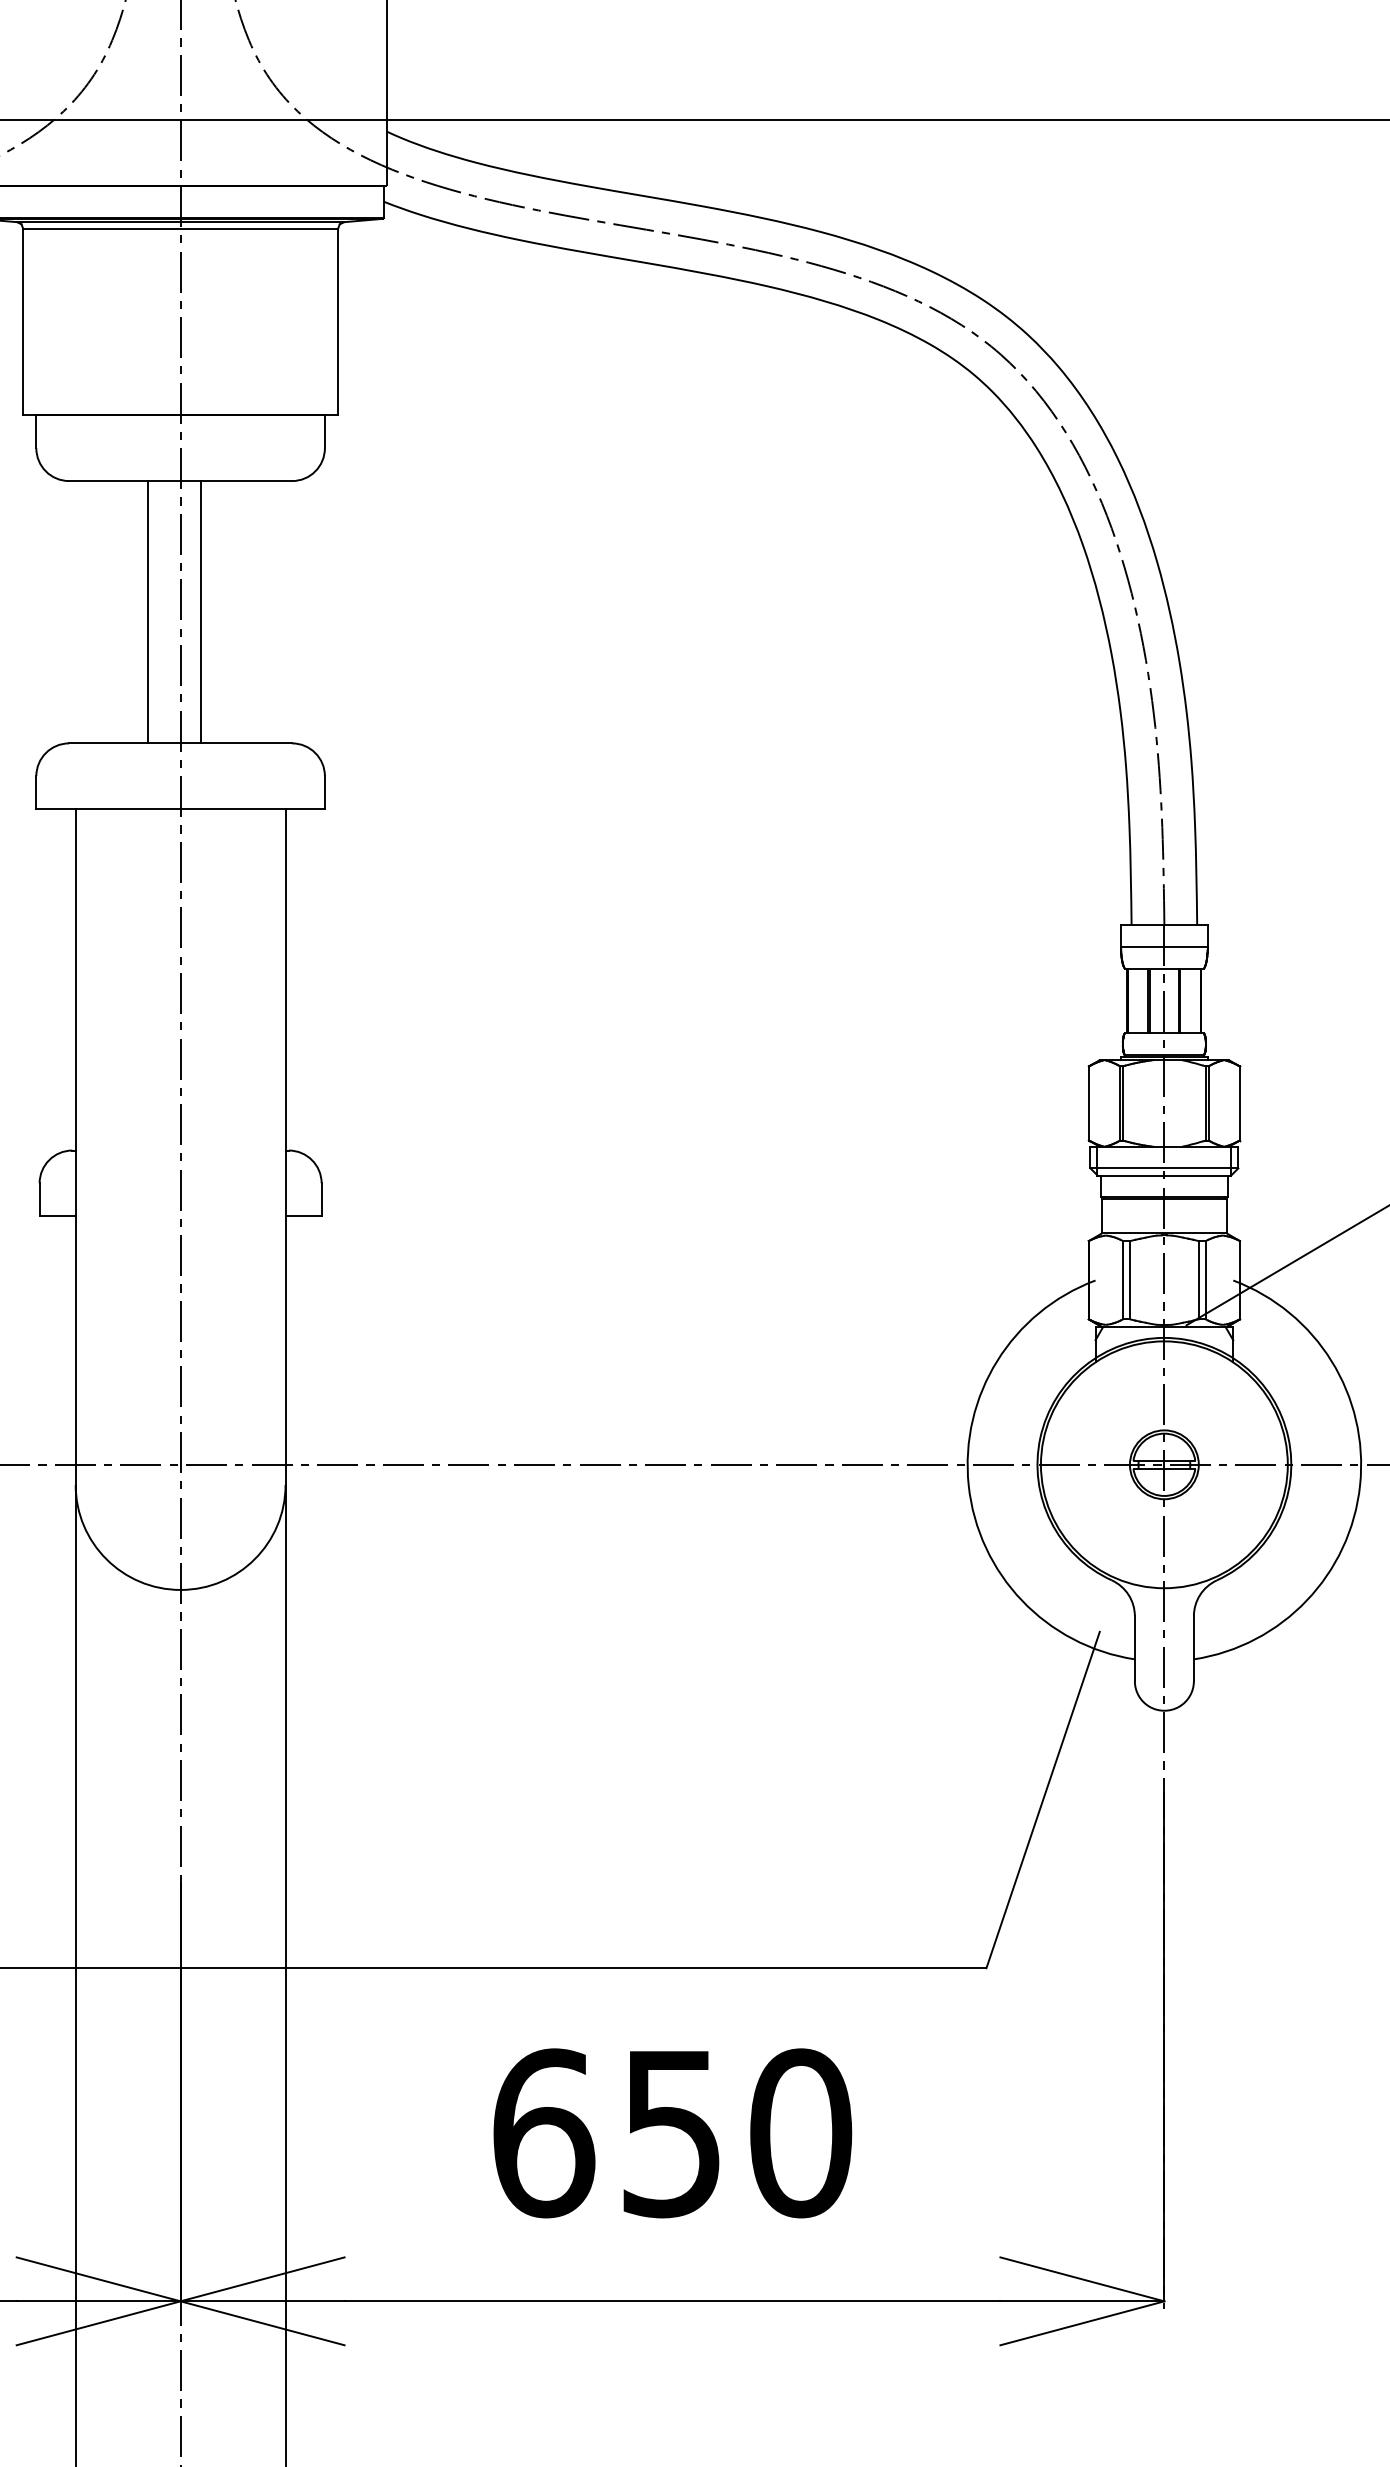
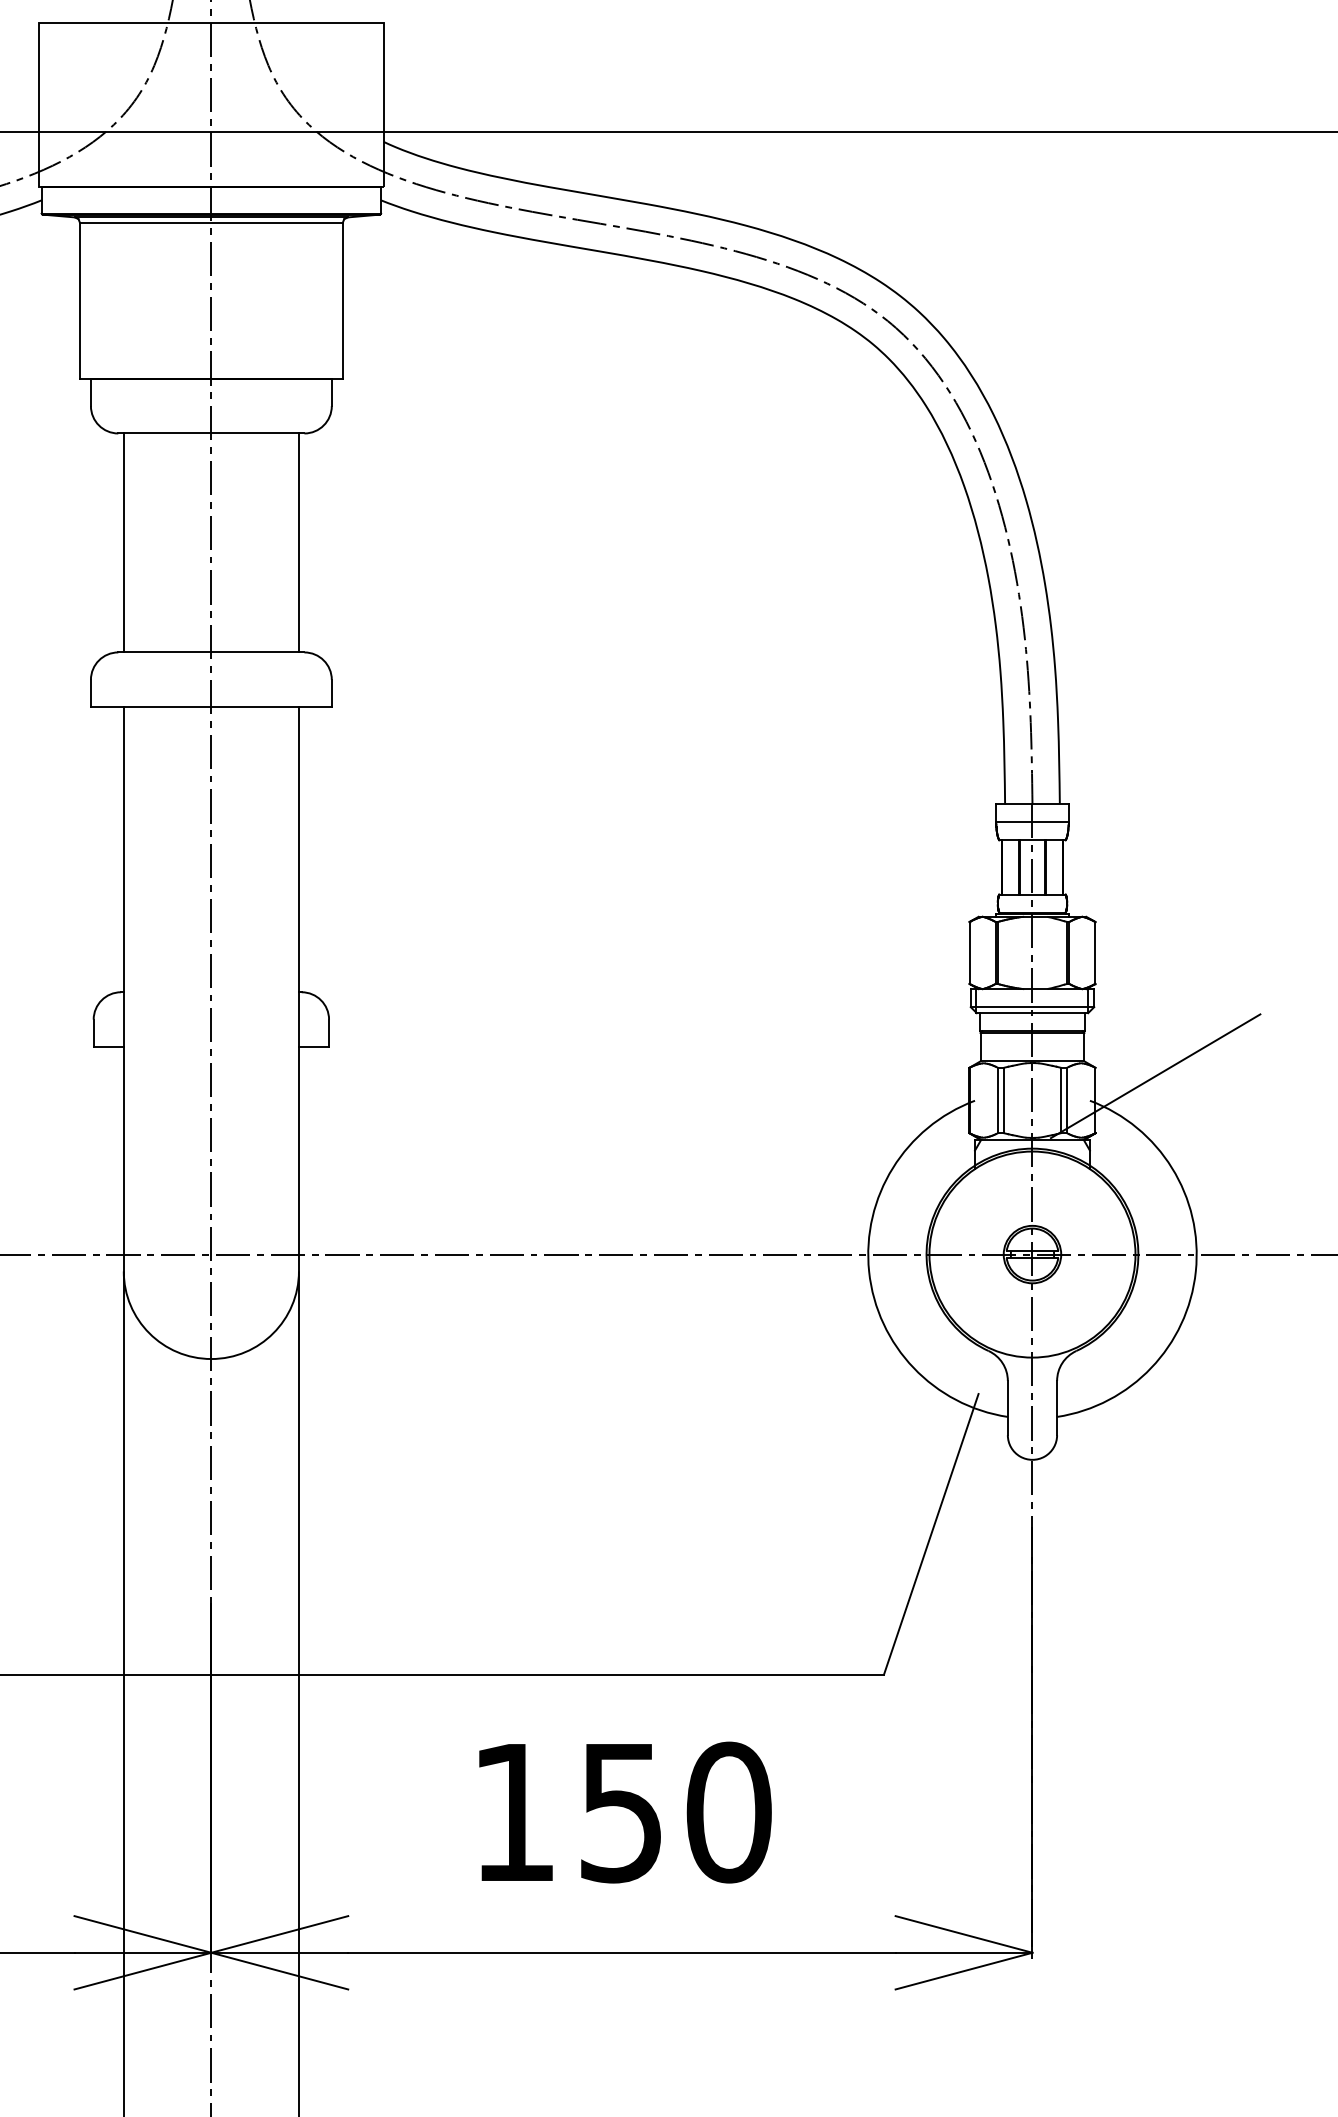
line: (147, 611) -> (123, 542), moved
line: (199, 611) -> (298, 542), moved
text: (543, 2133) -> (514, 1812), 650 -> 150

